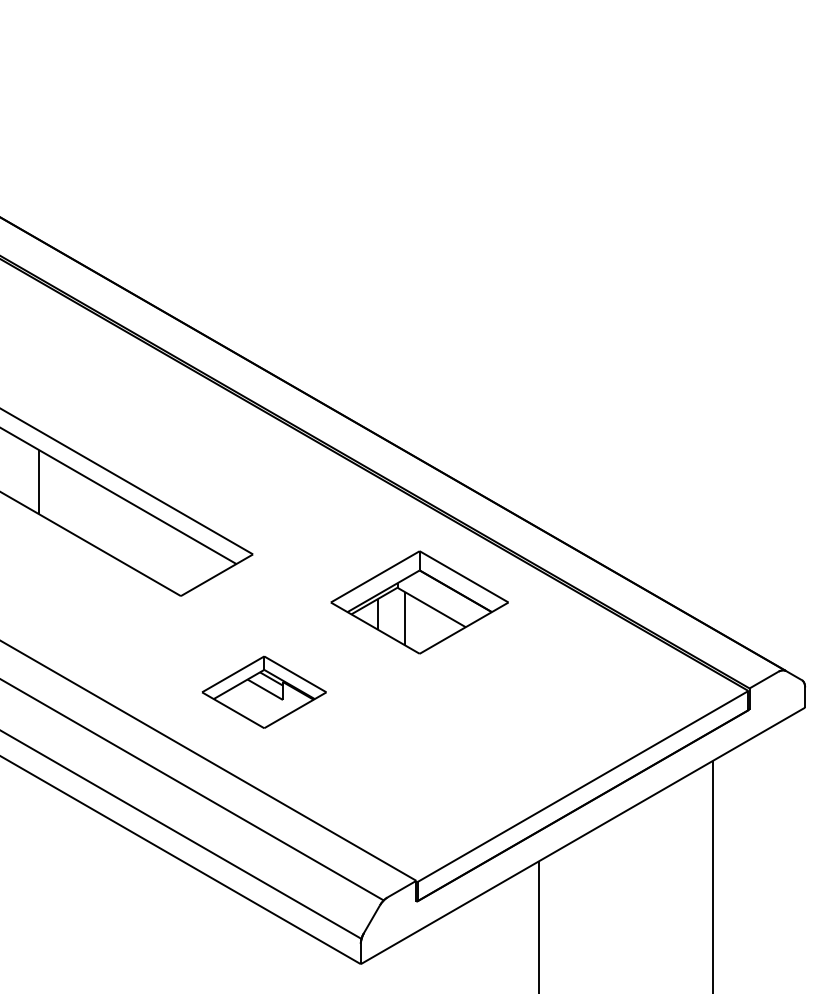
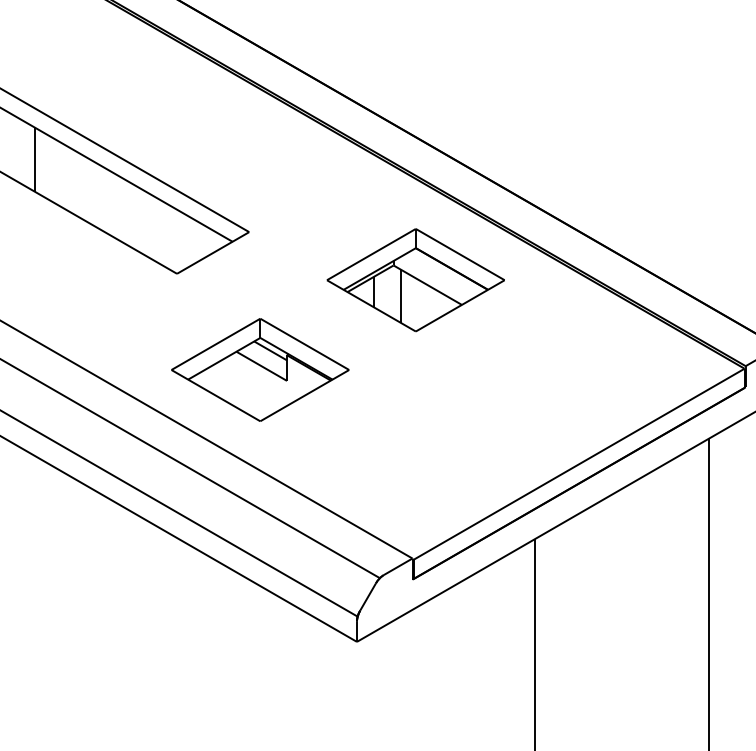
part: (264, 692) -> (260, 370), size x1.43

